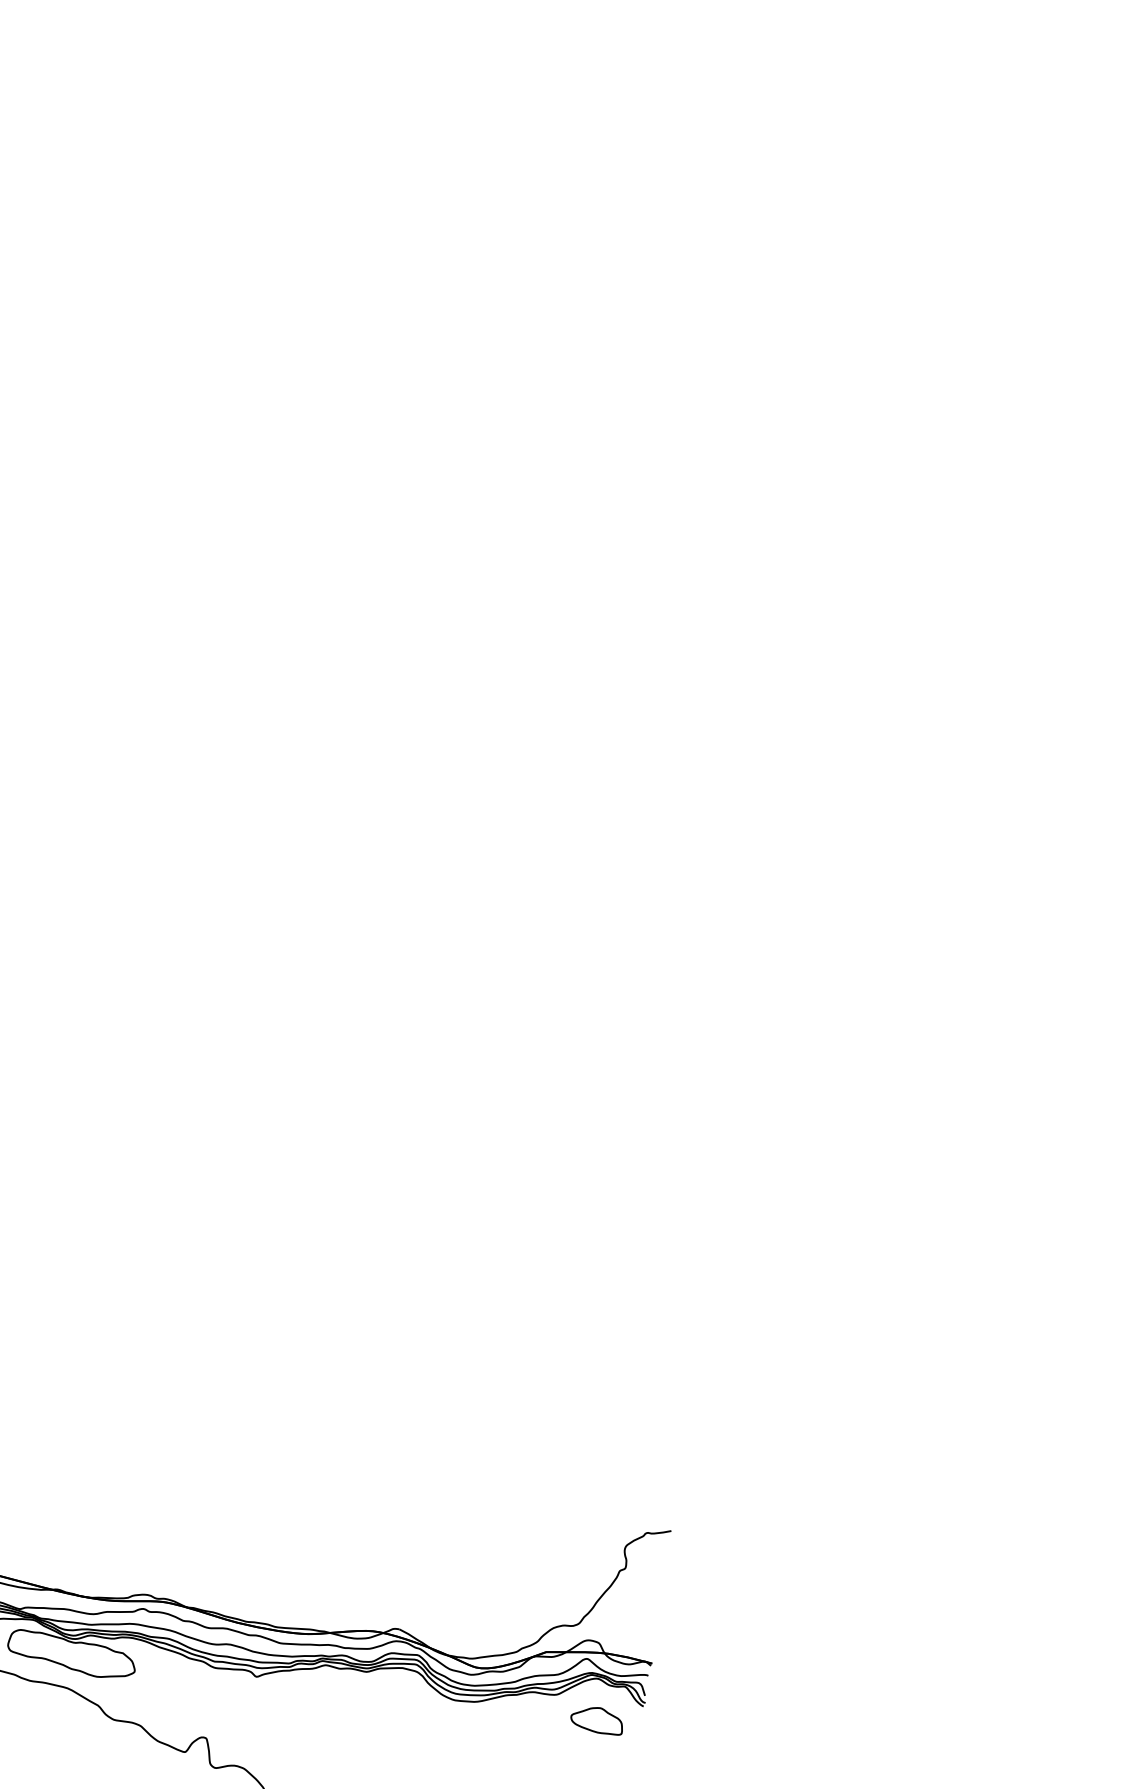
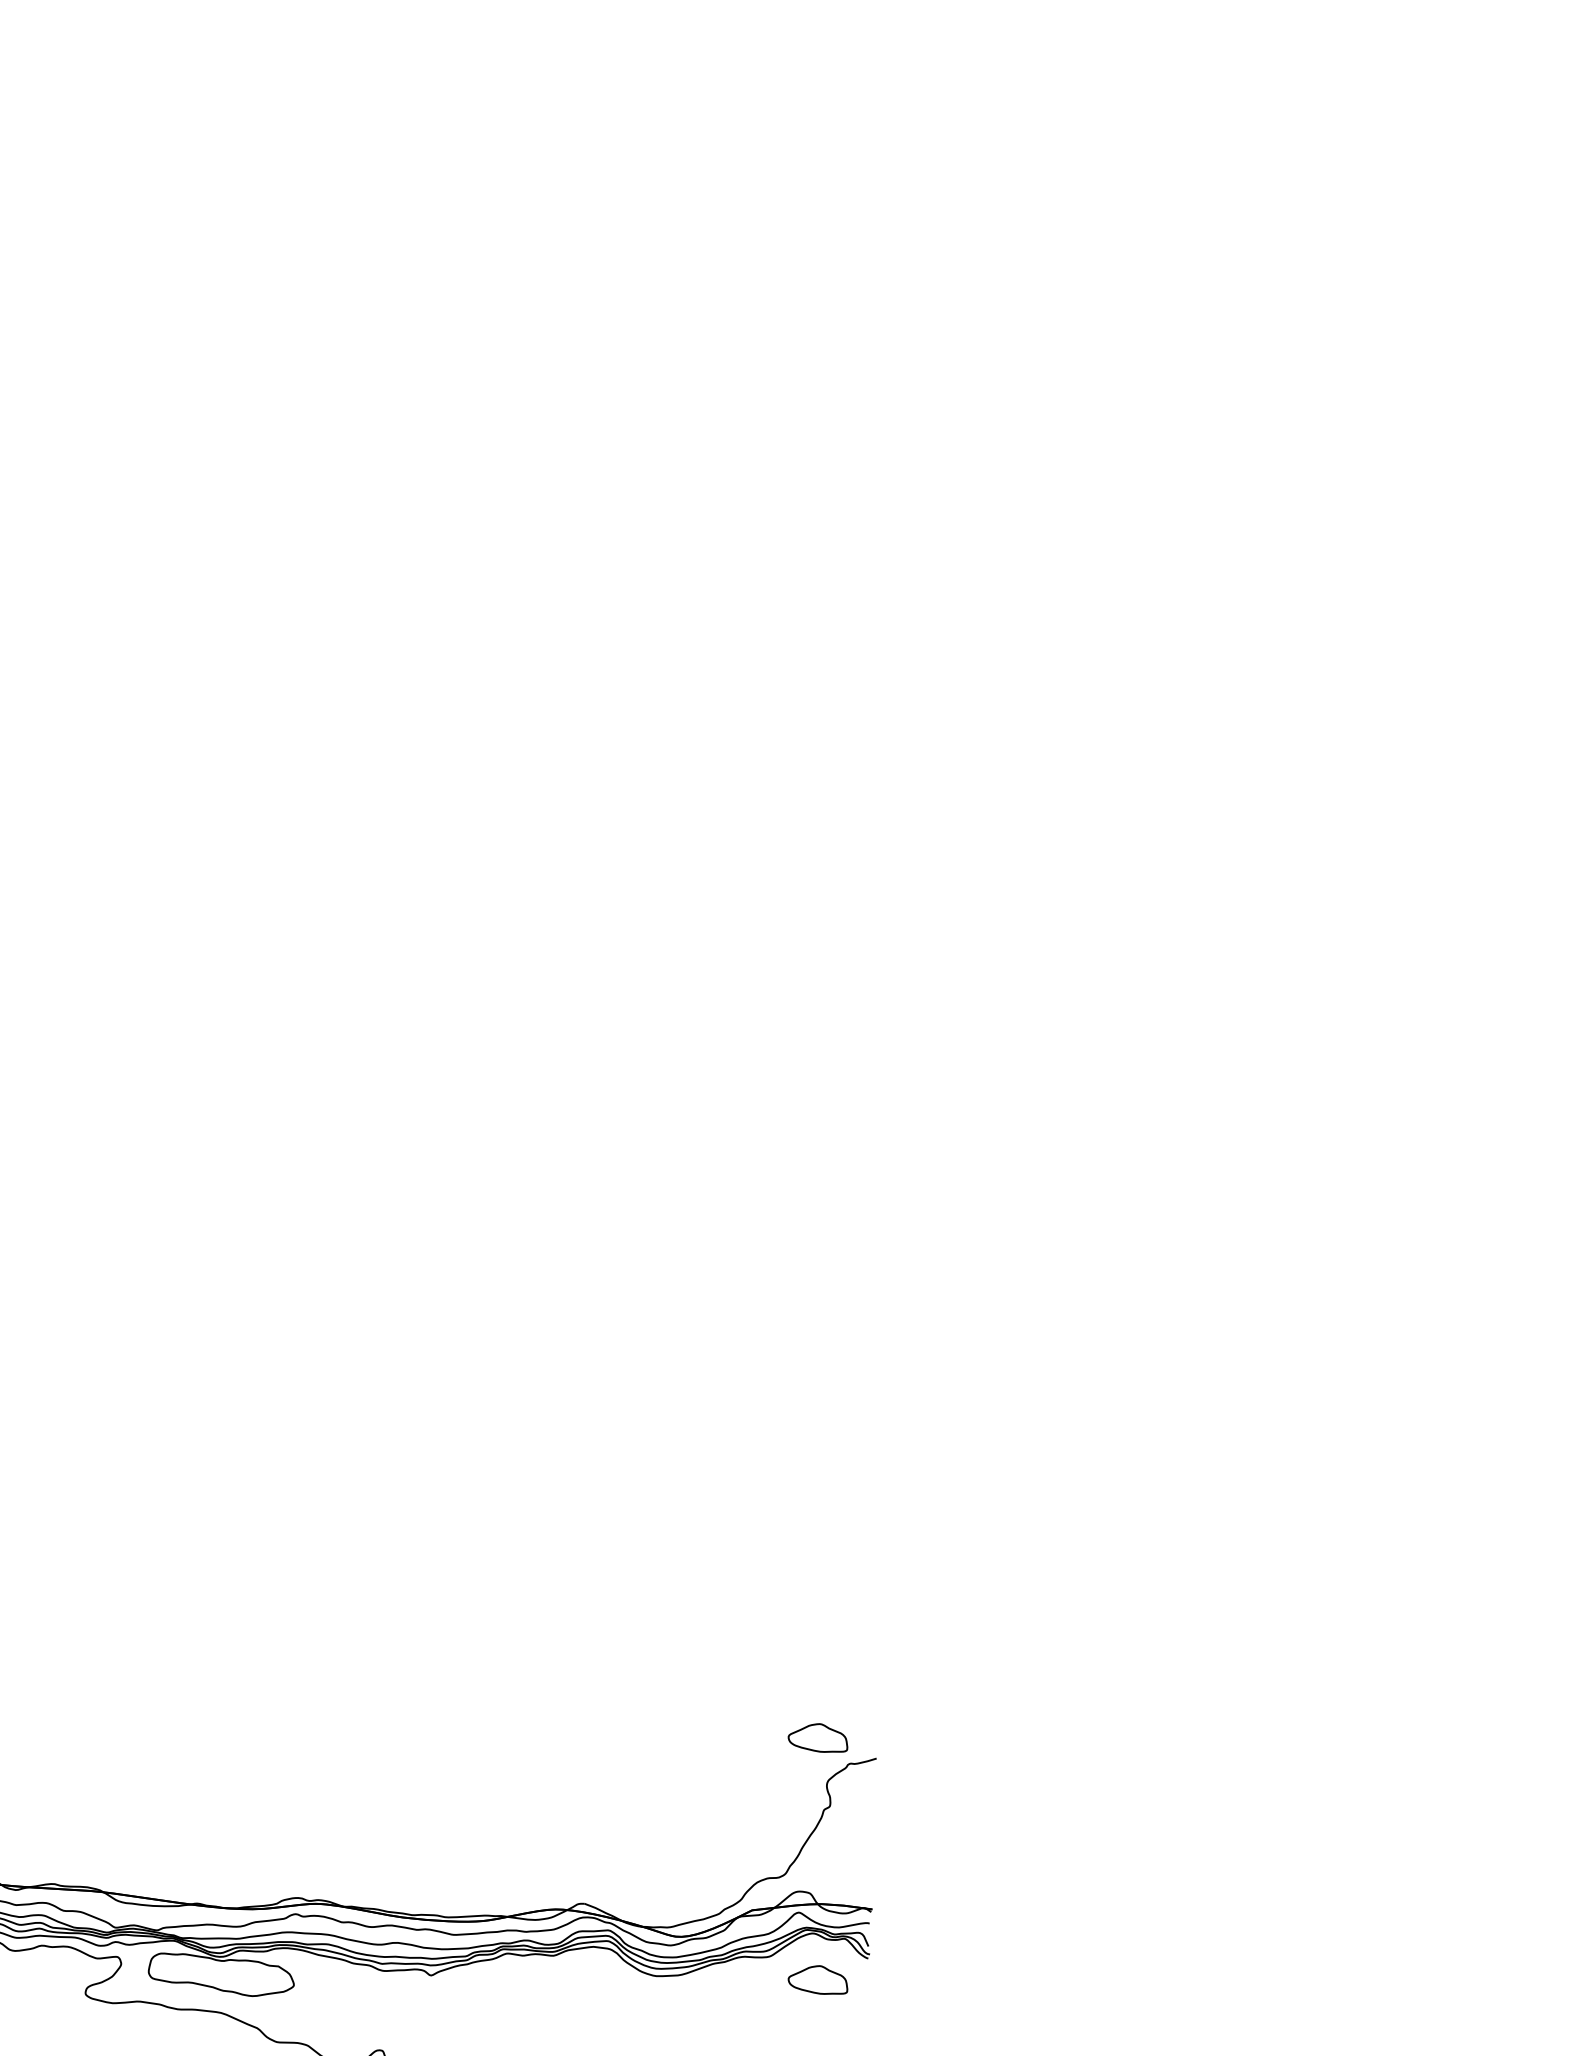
part: (621, 1506) -> (817, 1737), added

